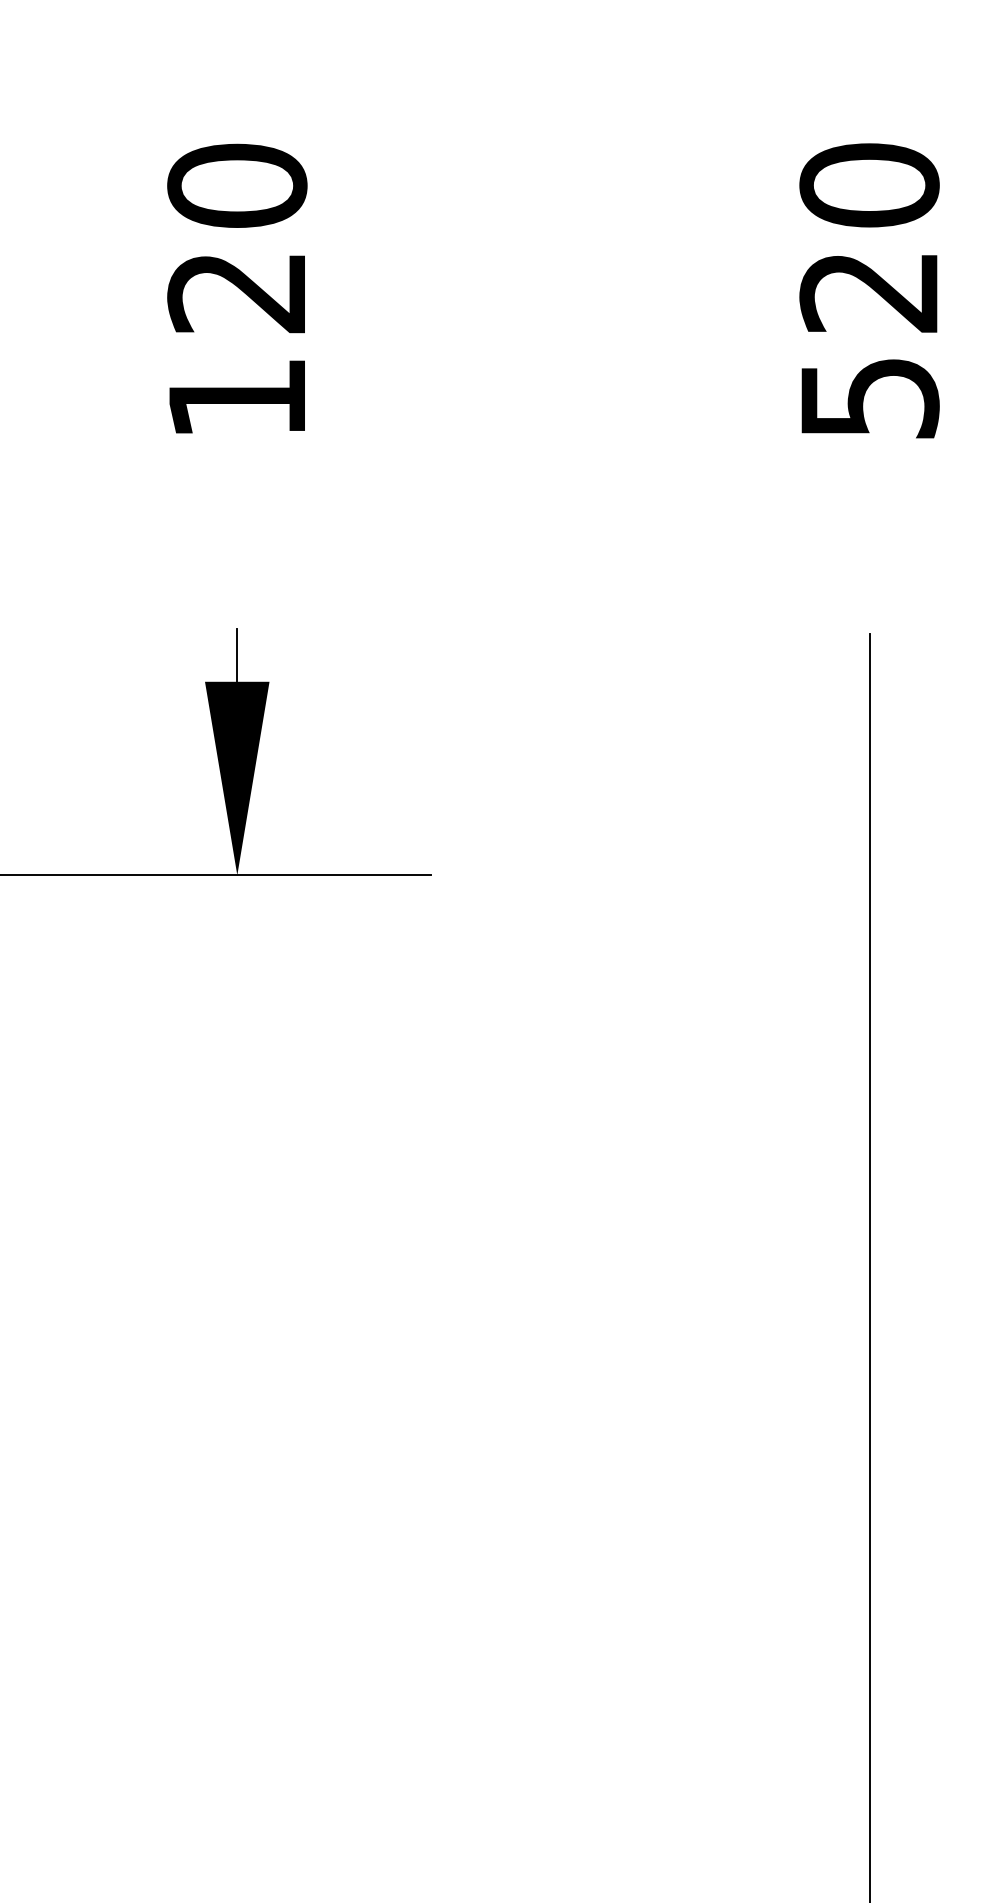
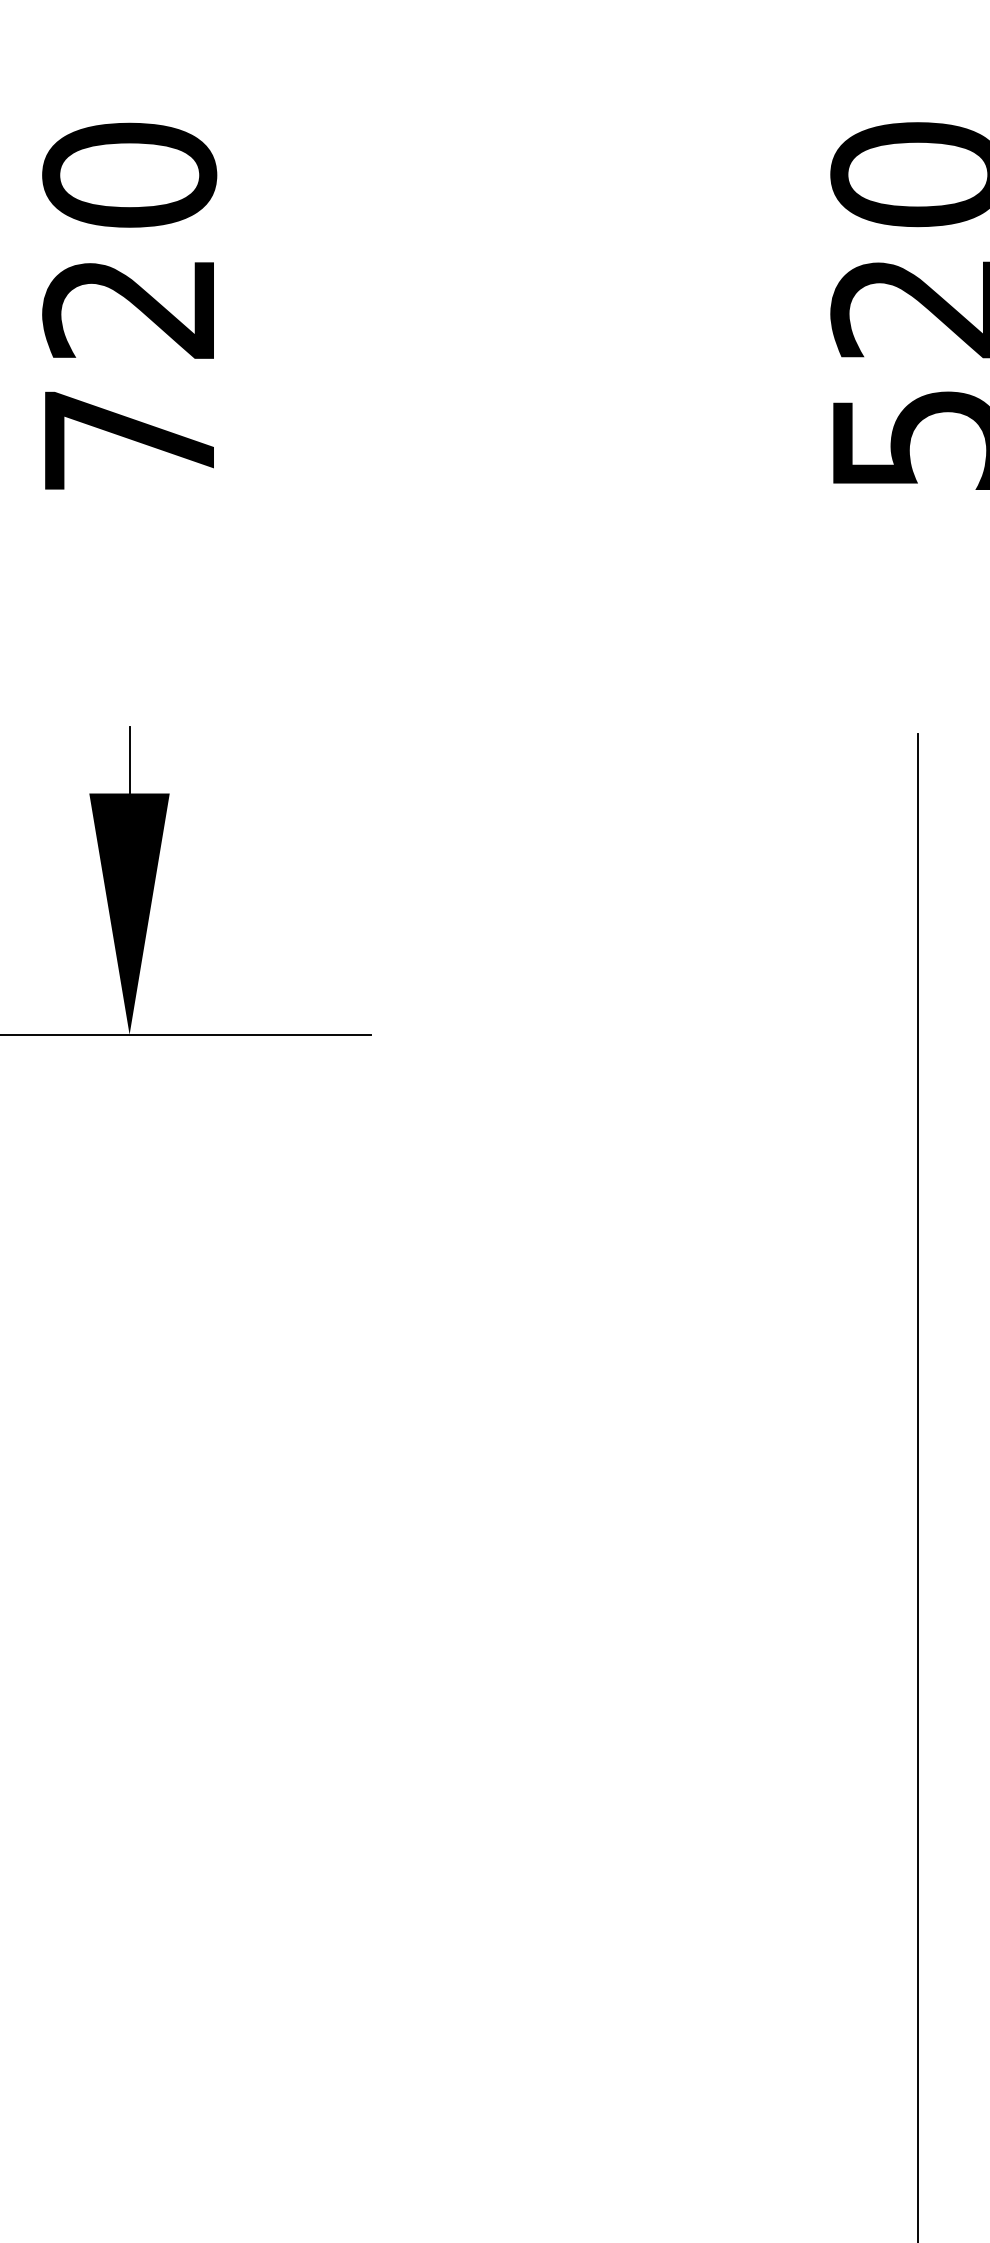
text: (236, 398) -> (128, 440), 120 -> 720

